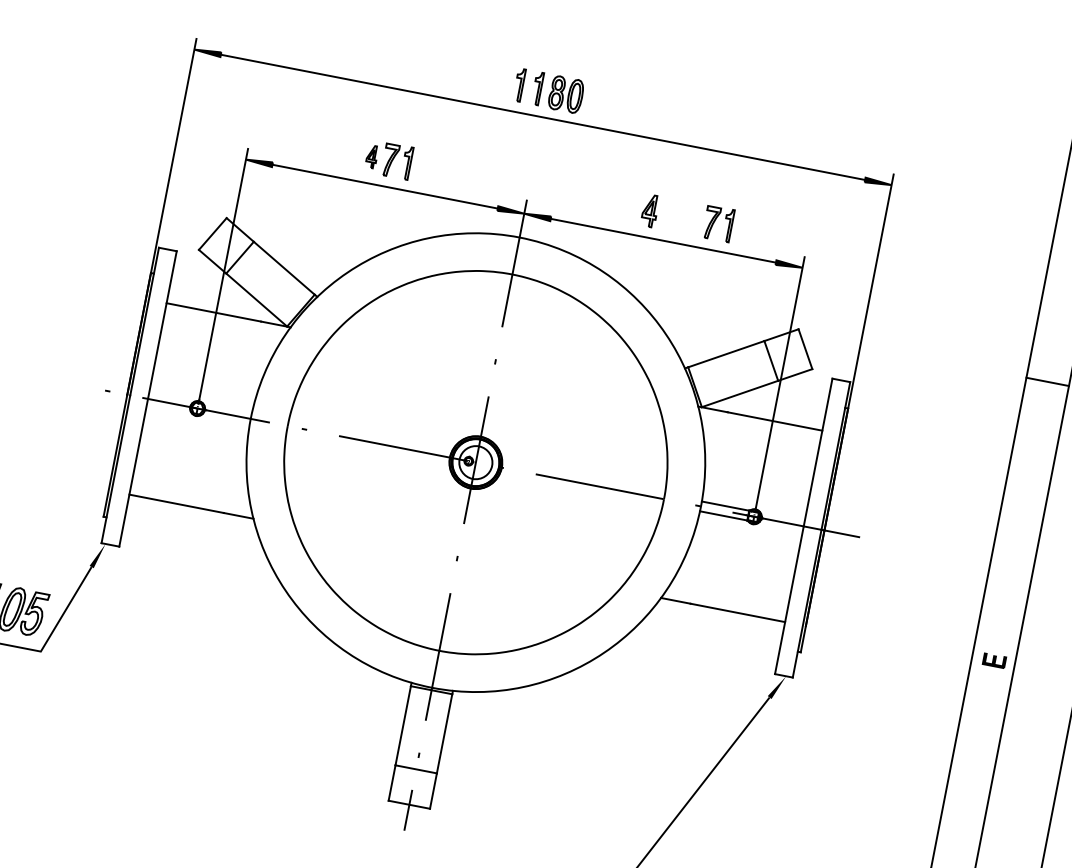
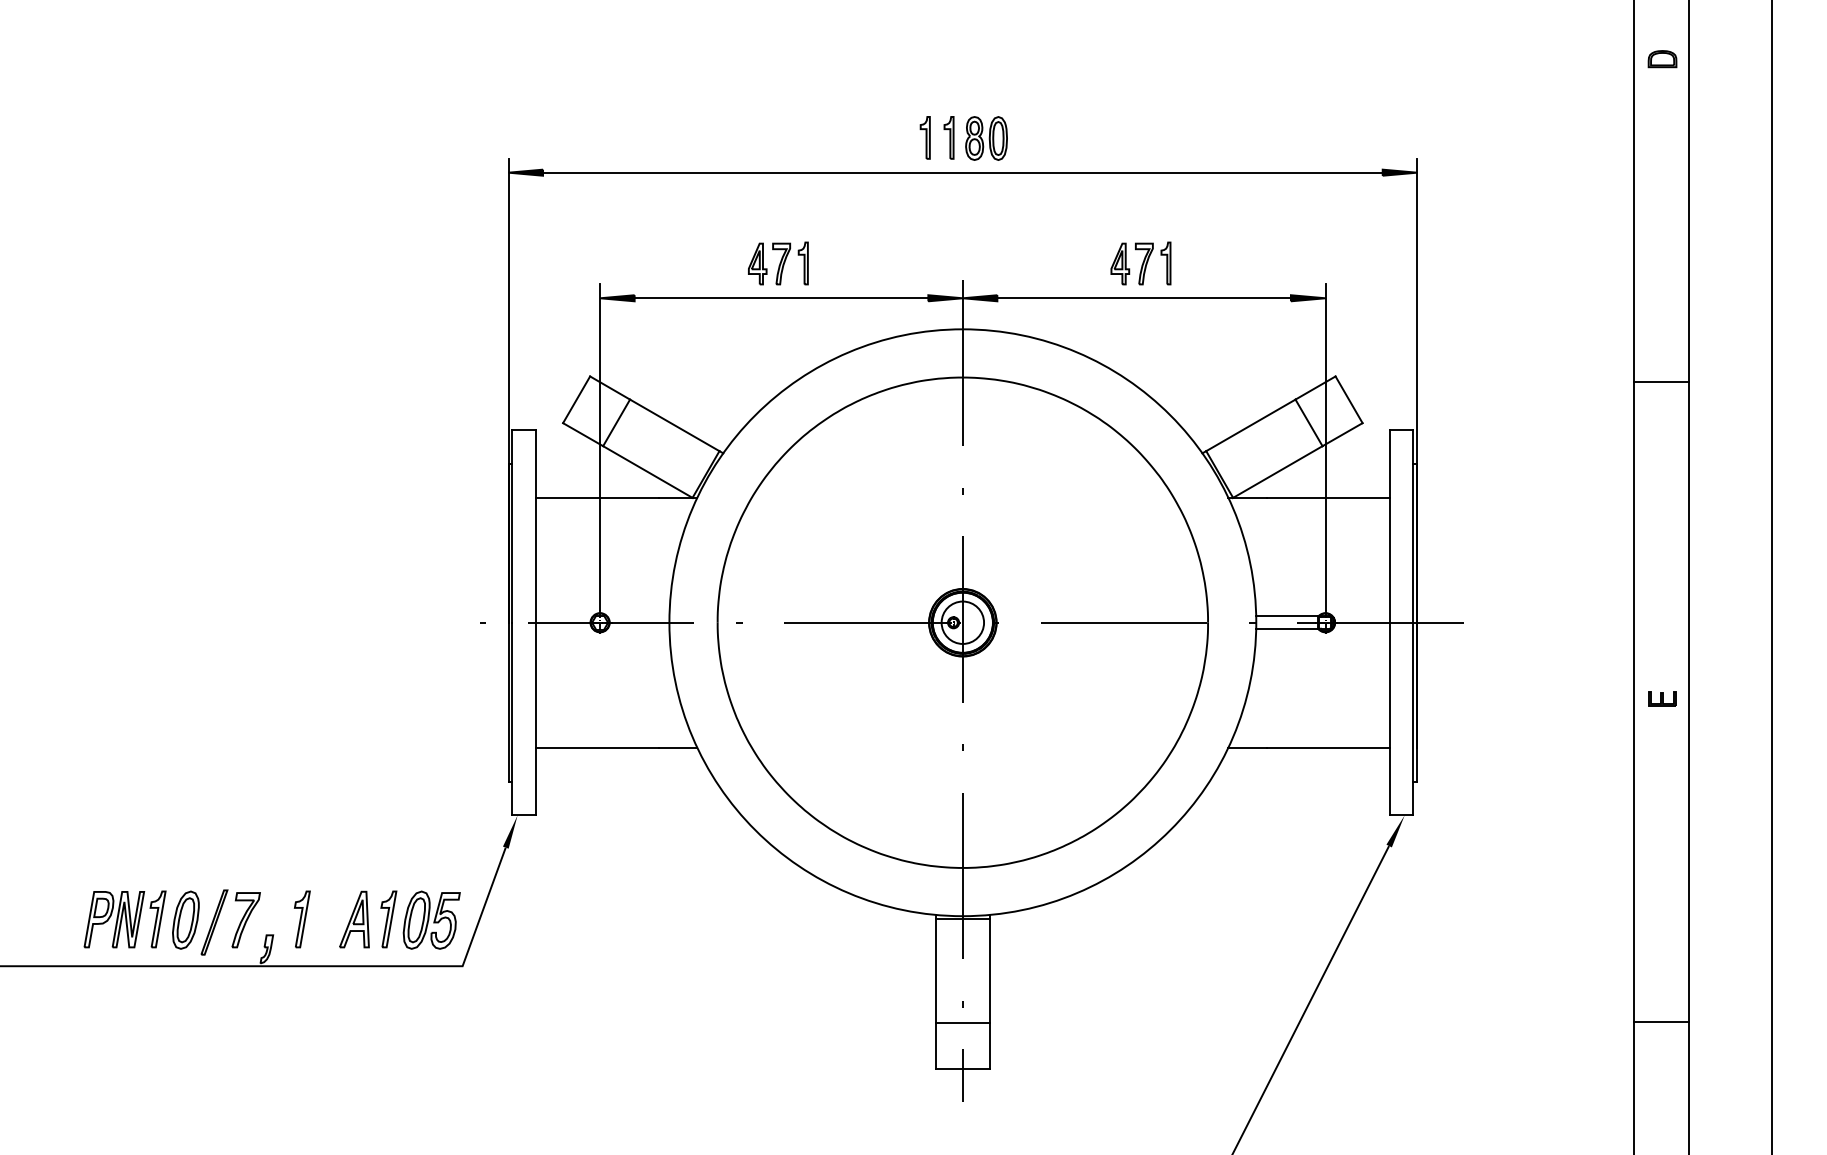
part: (371, 156) -> (757, 263), size x1.43
part: (718, 223) -> (1153, 263), moved
part: (994, 660) -> (1662, 698), moved

